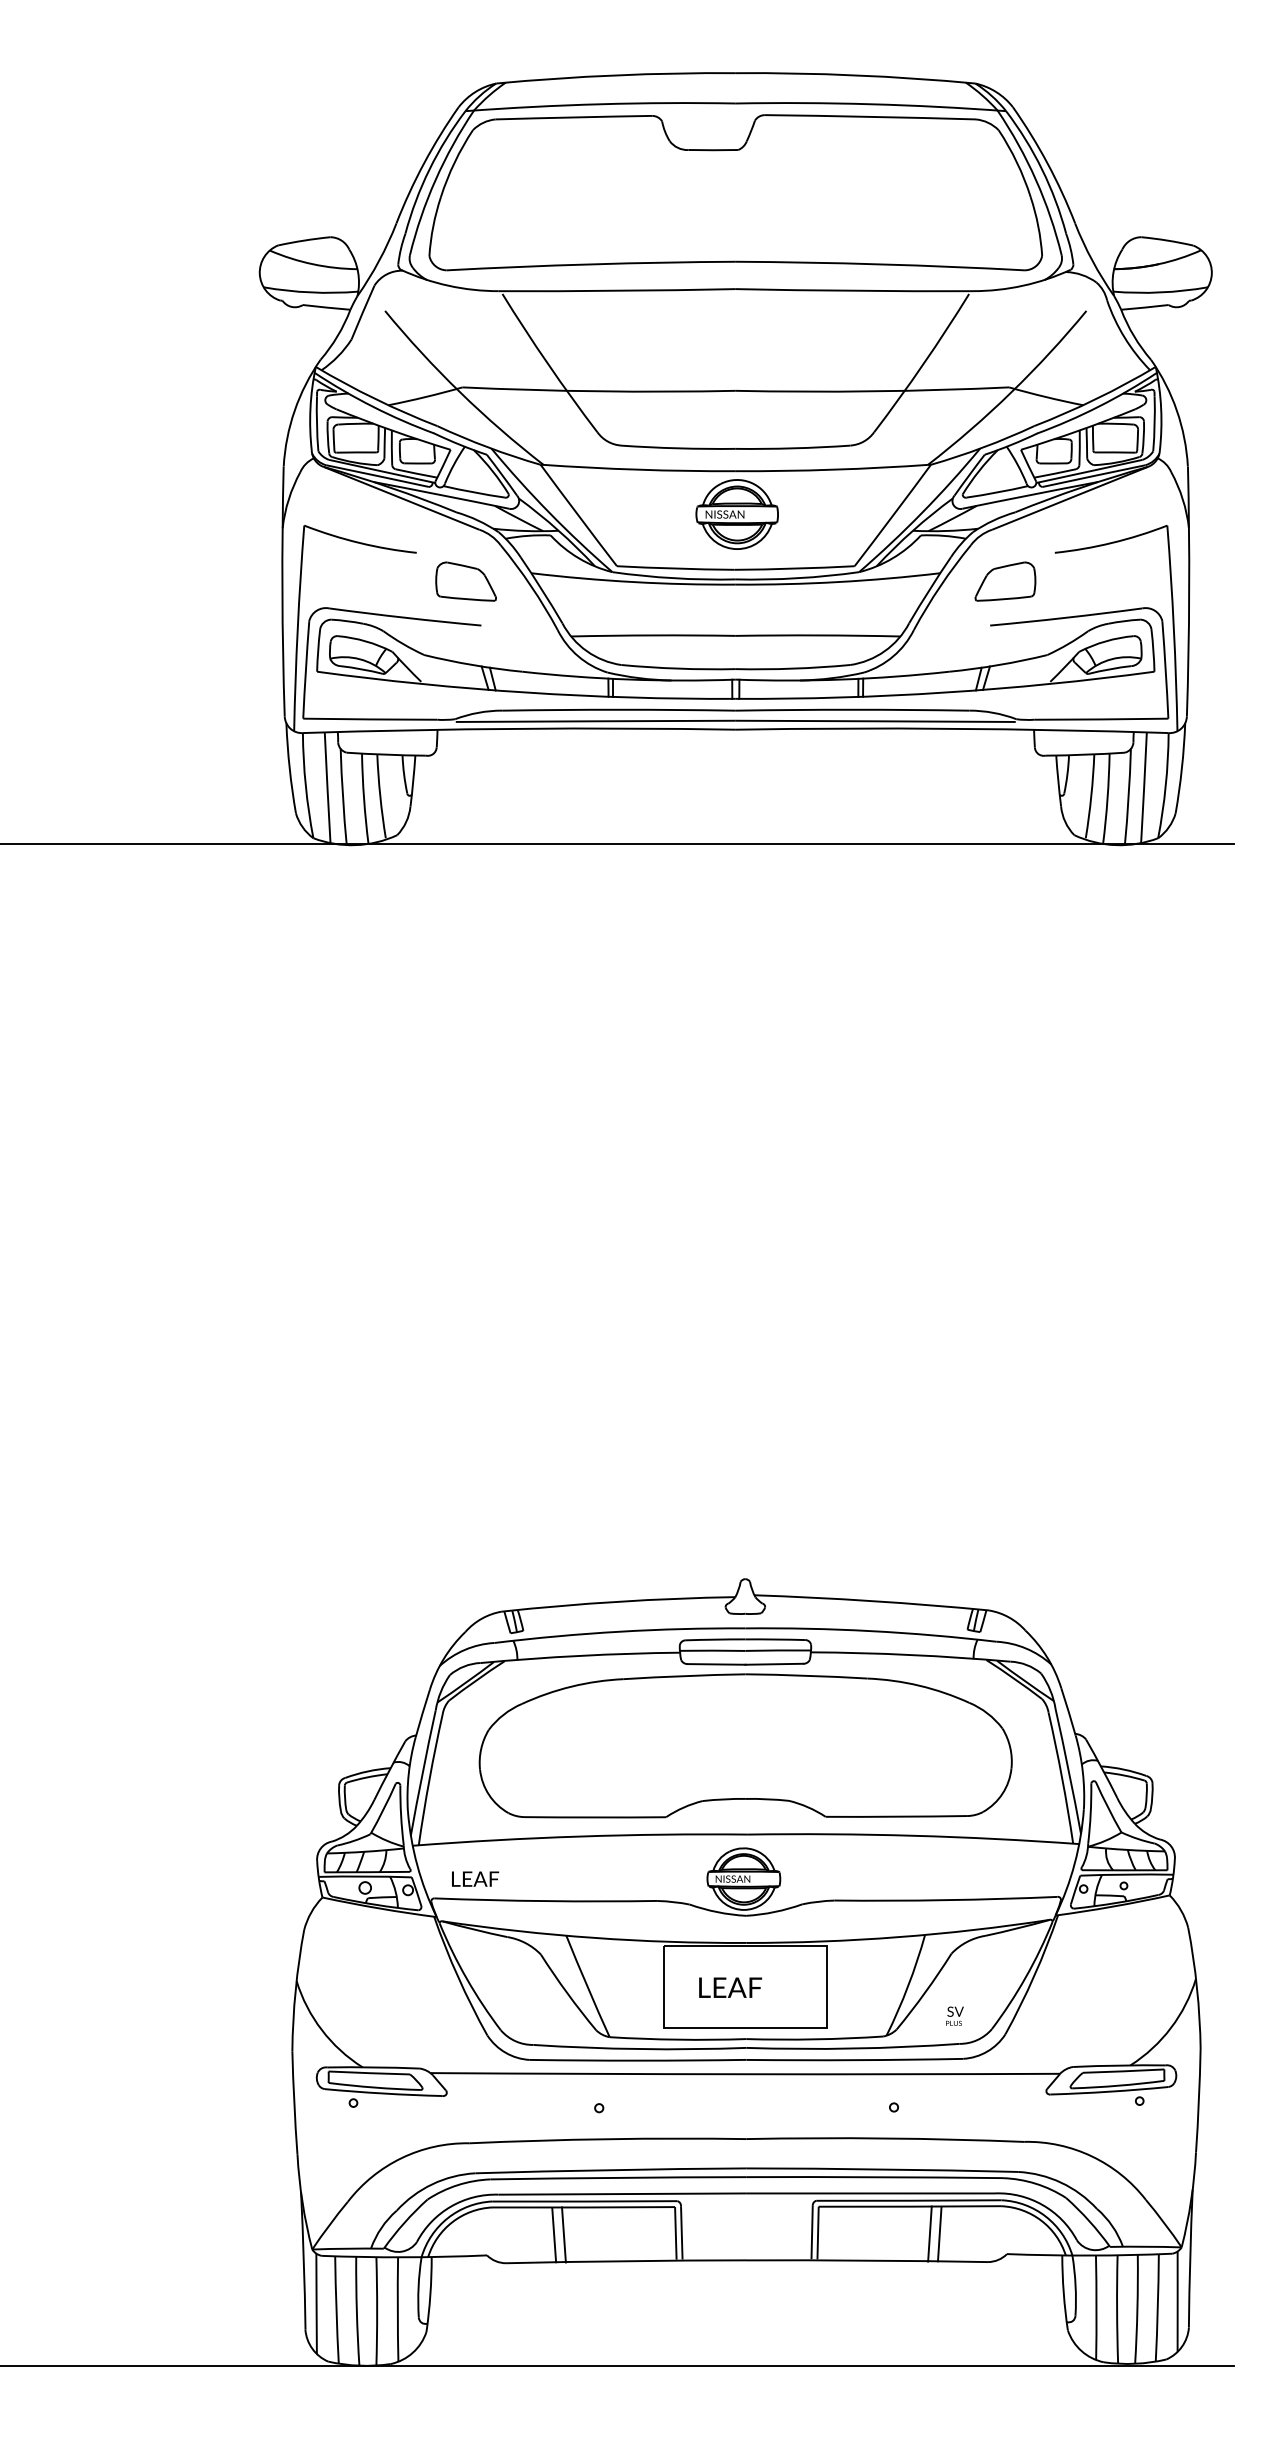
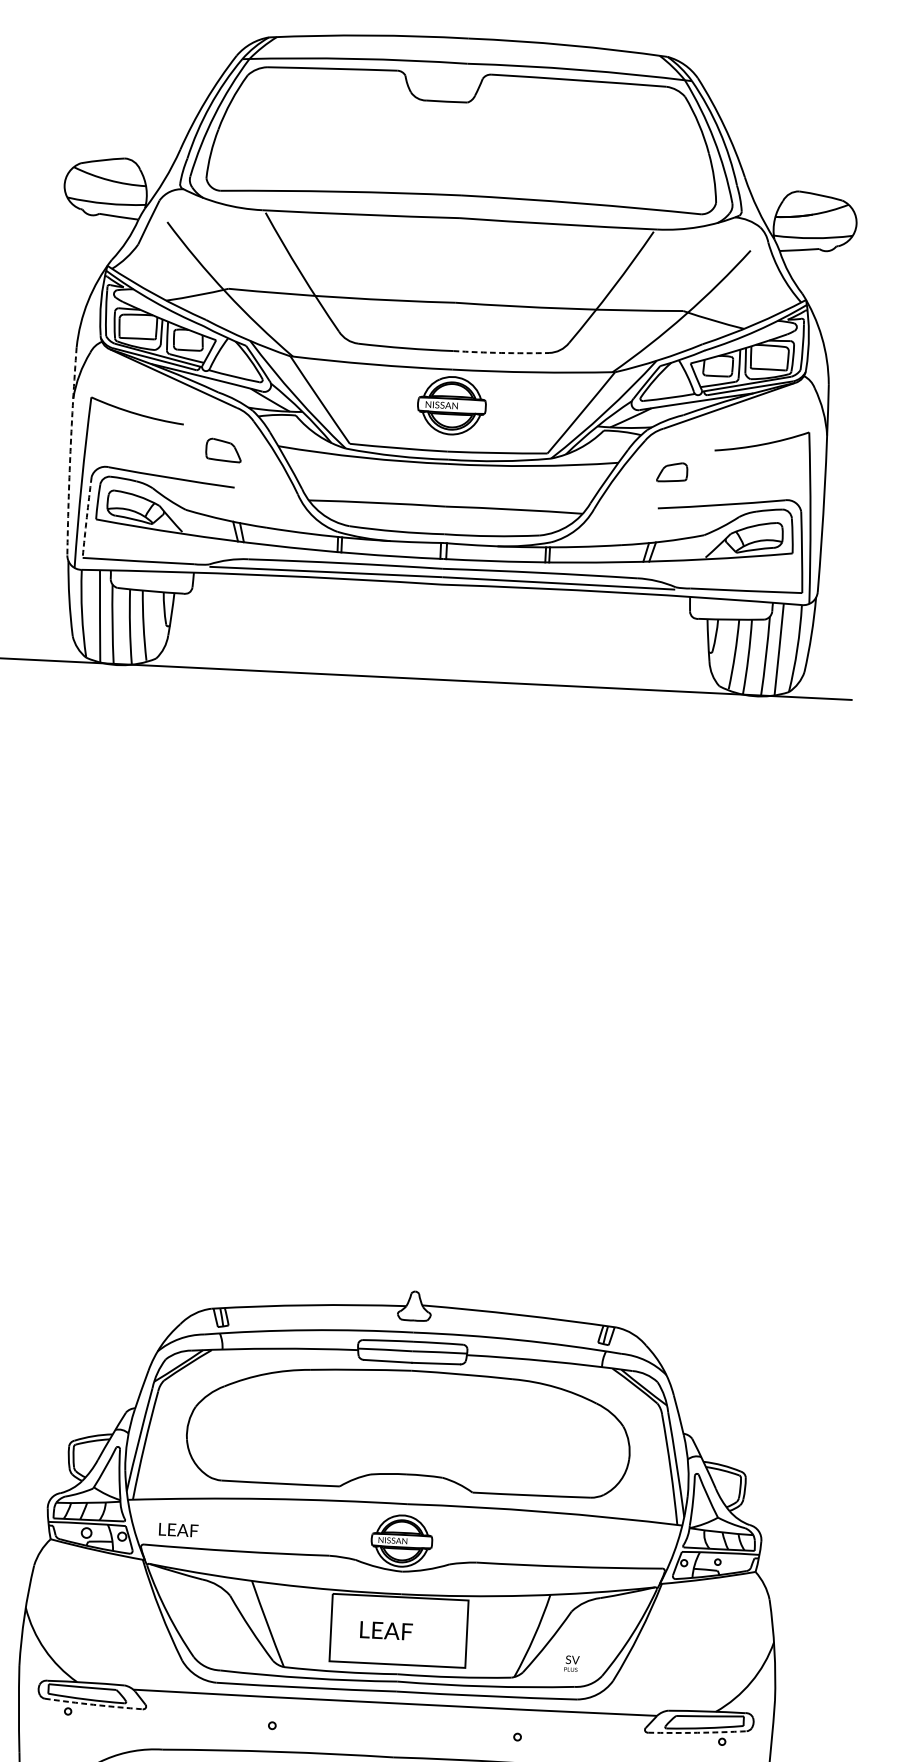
arc: (793, 448) -> (501, 353), solid -> dashed
part: (465, 581) -> (223, 450), size x0.7
part: (1005, 581) -> (672, 472), size x0.6
arc: (282, 591) -> (70, 451), solid -> dashed
arc: (305, 669) -> (86, 517), solid -> dashed
arc: (1109, 2091) -> (697, 1732), solid -> dashed
arc: (383, 2093) -> (93, 1704), solid -> dashed

